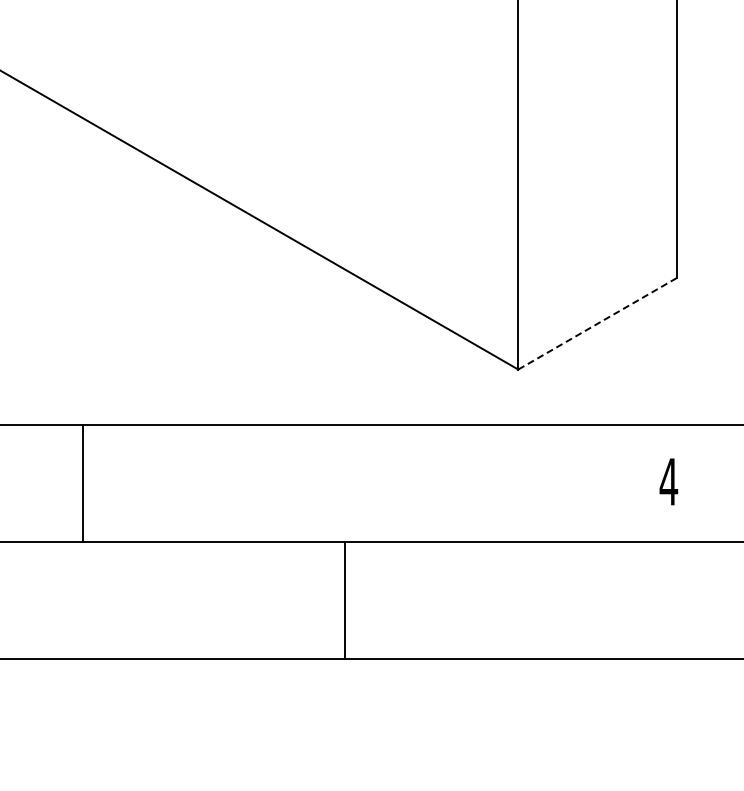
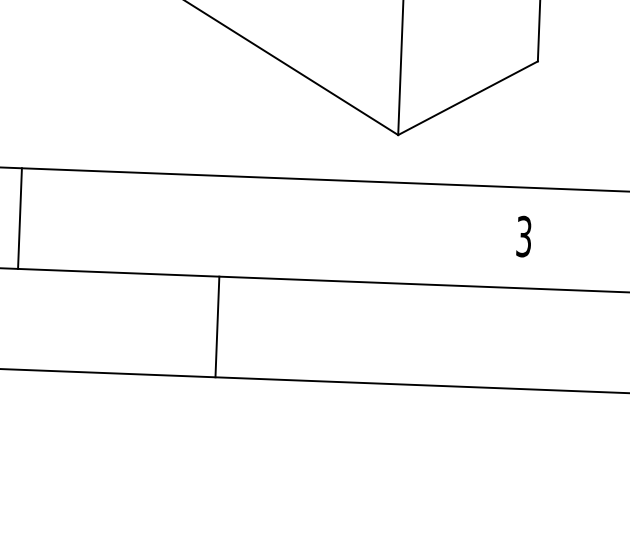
line: (597, 323) -> (467, 98), dashed -> solid
text: (668, 481) -> (523, 236), 4 -> 3
line: (345, 599) -> (217, 326), moved

